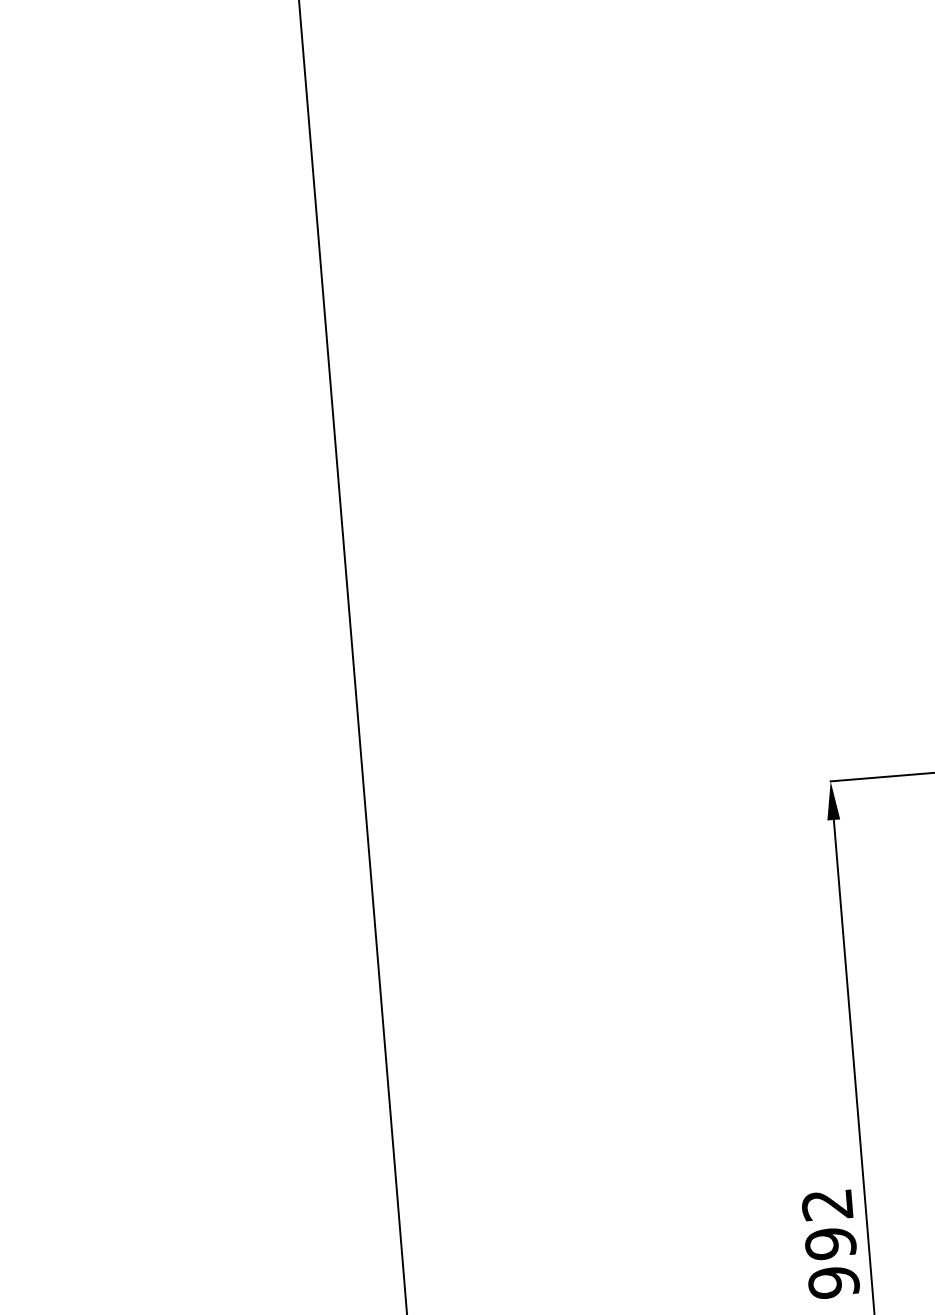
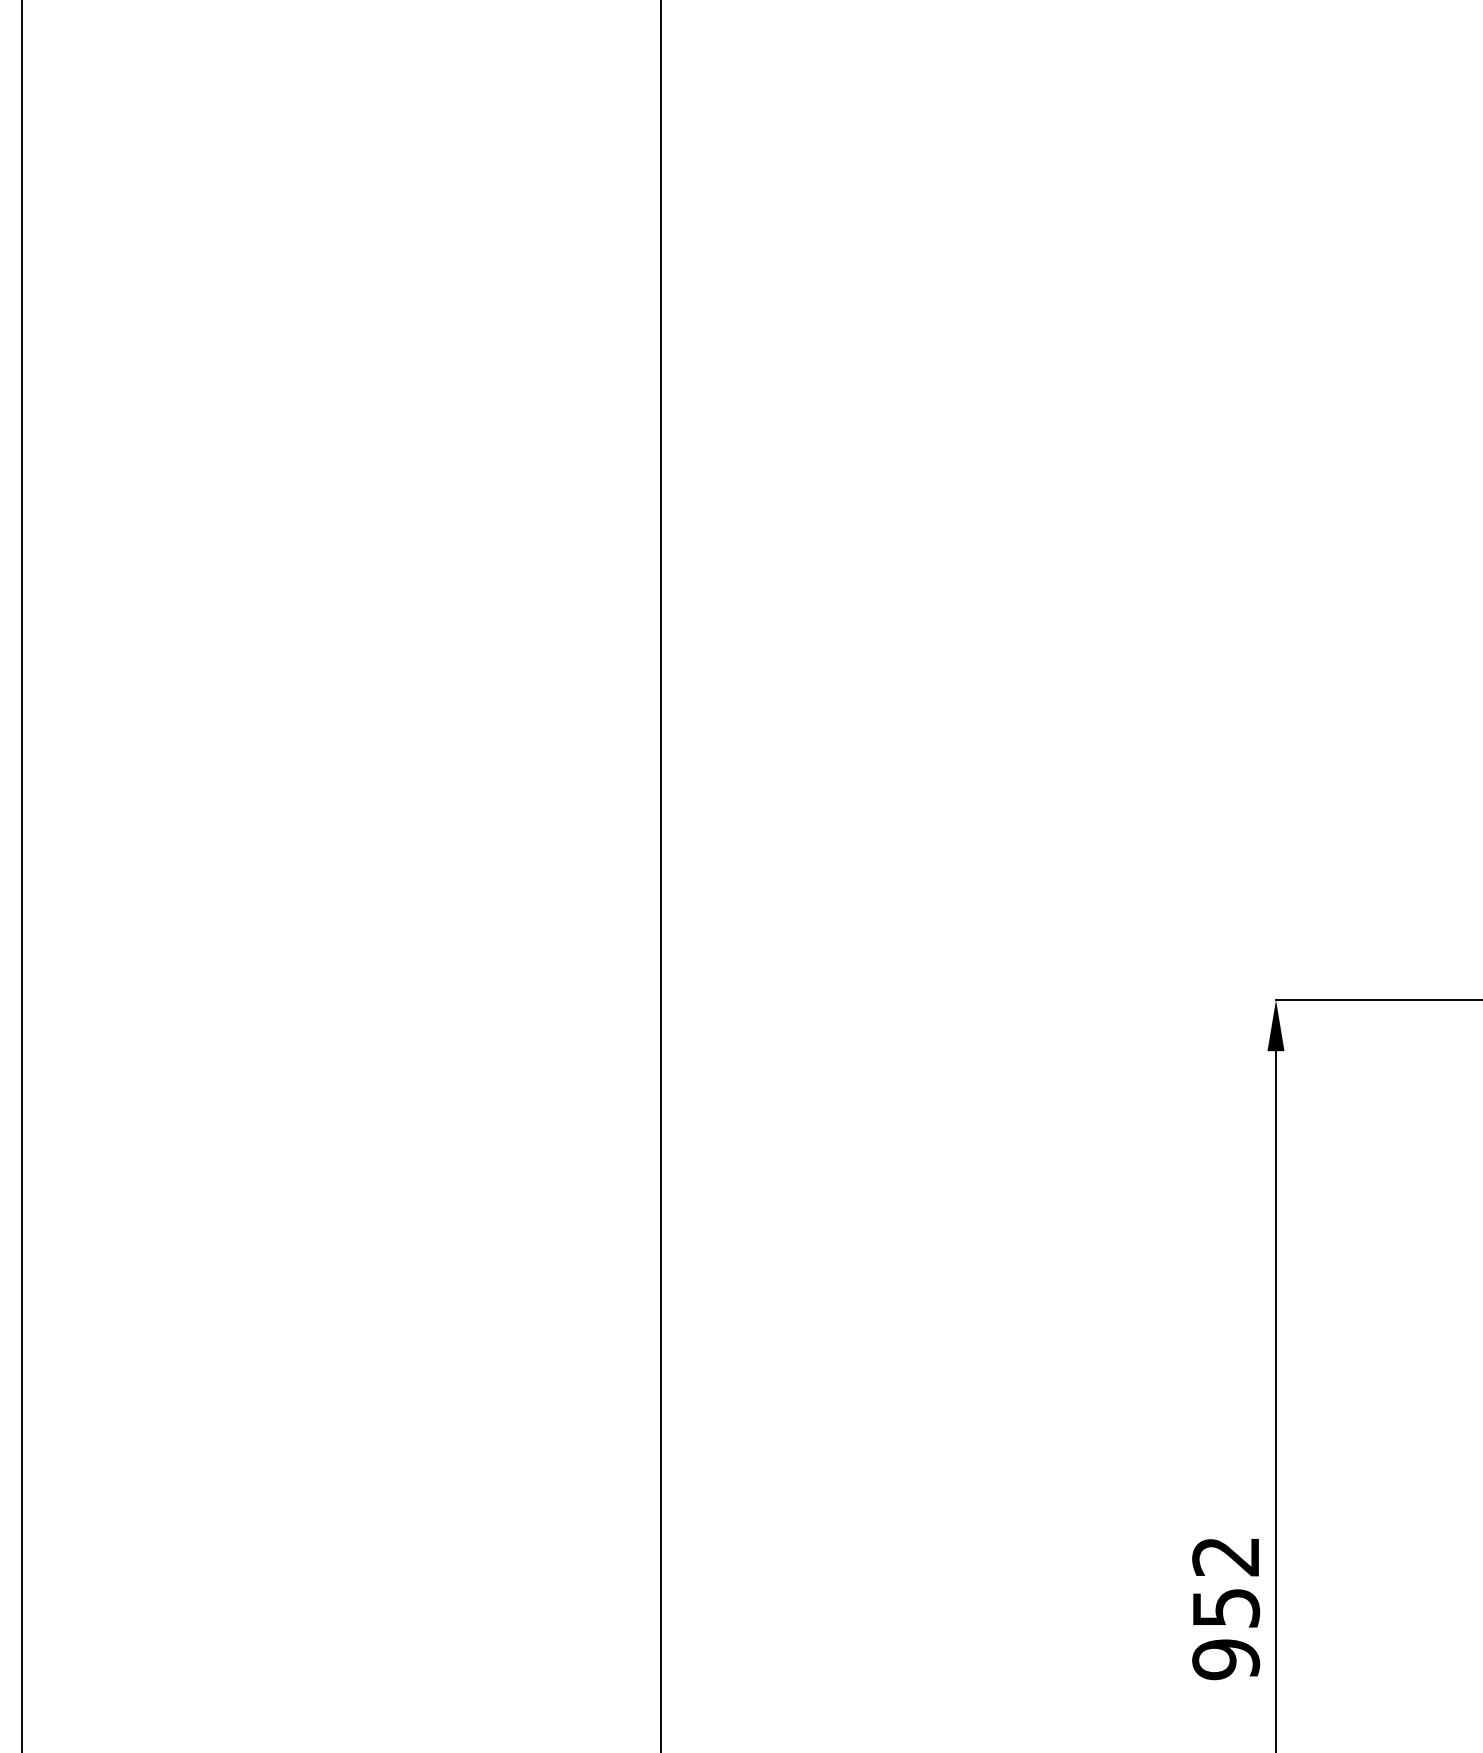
text: (830, 1244) -> (1225, 1608), 992 -> 952

